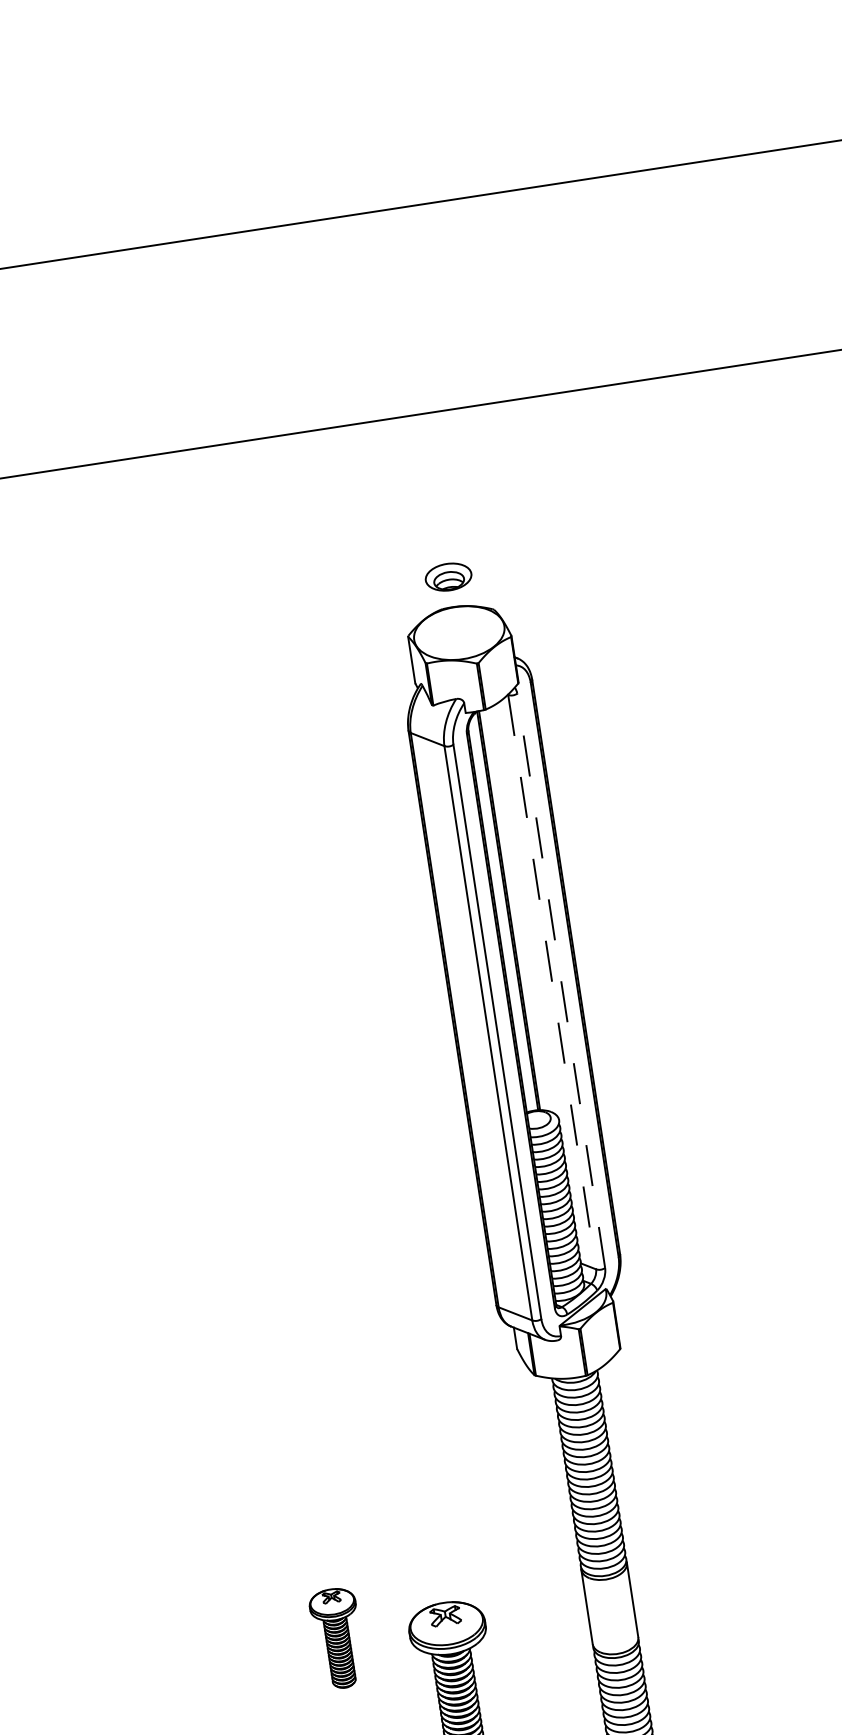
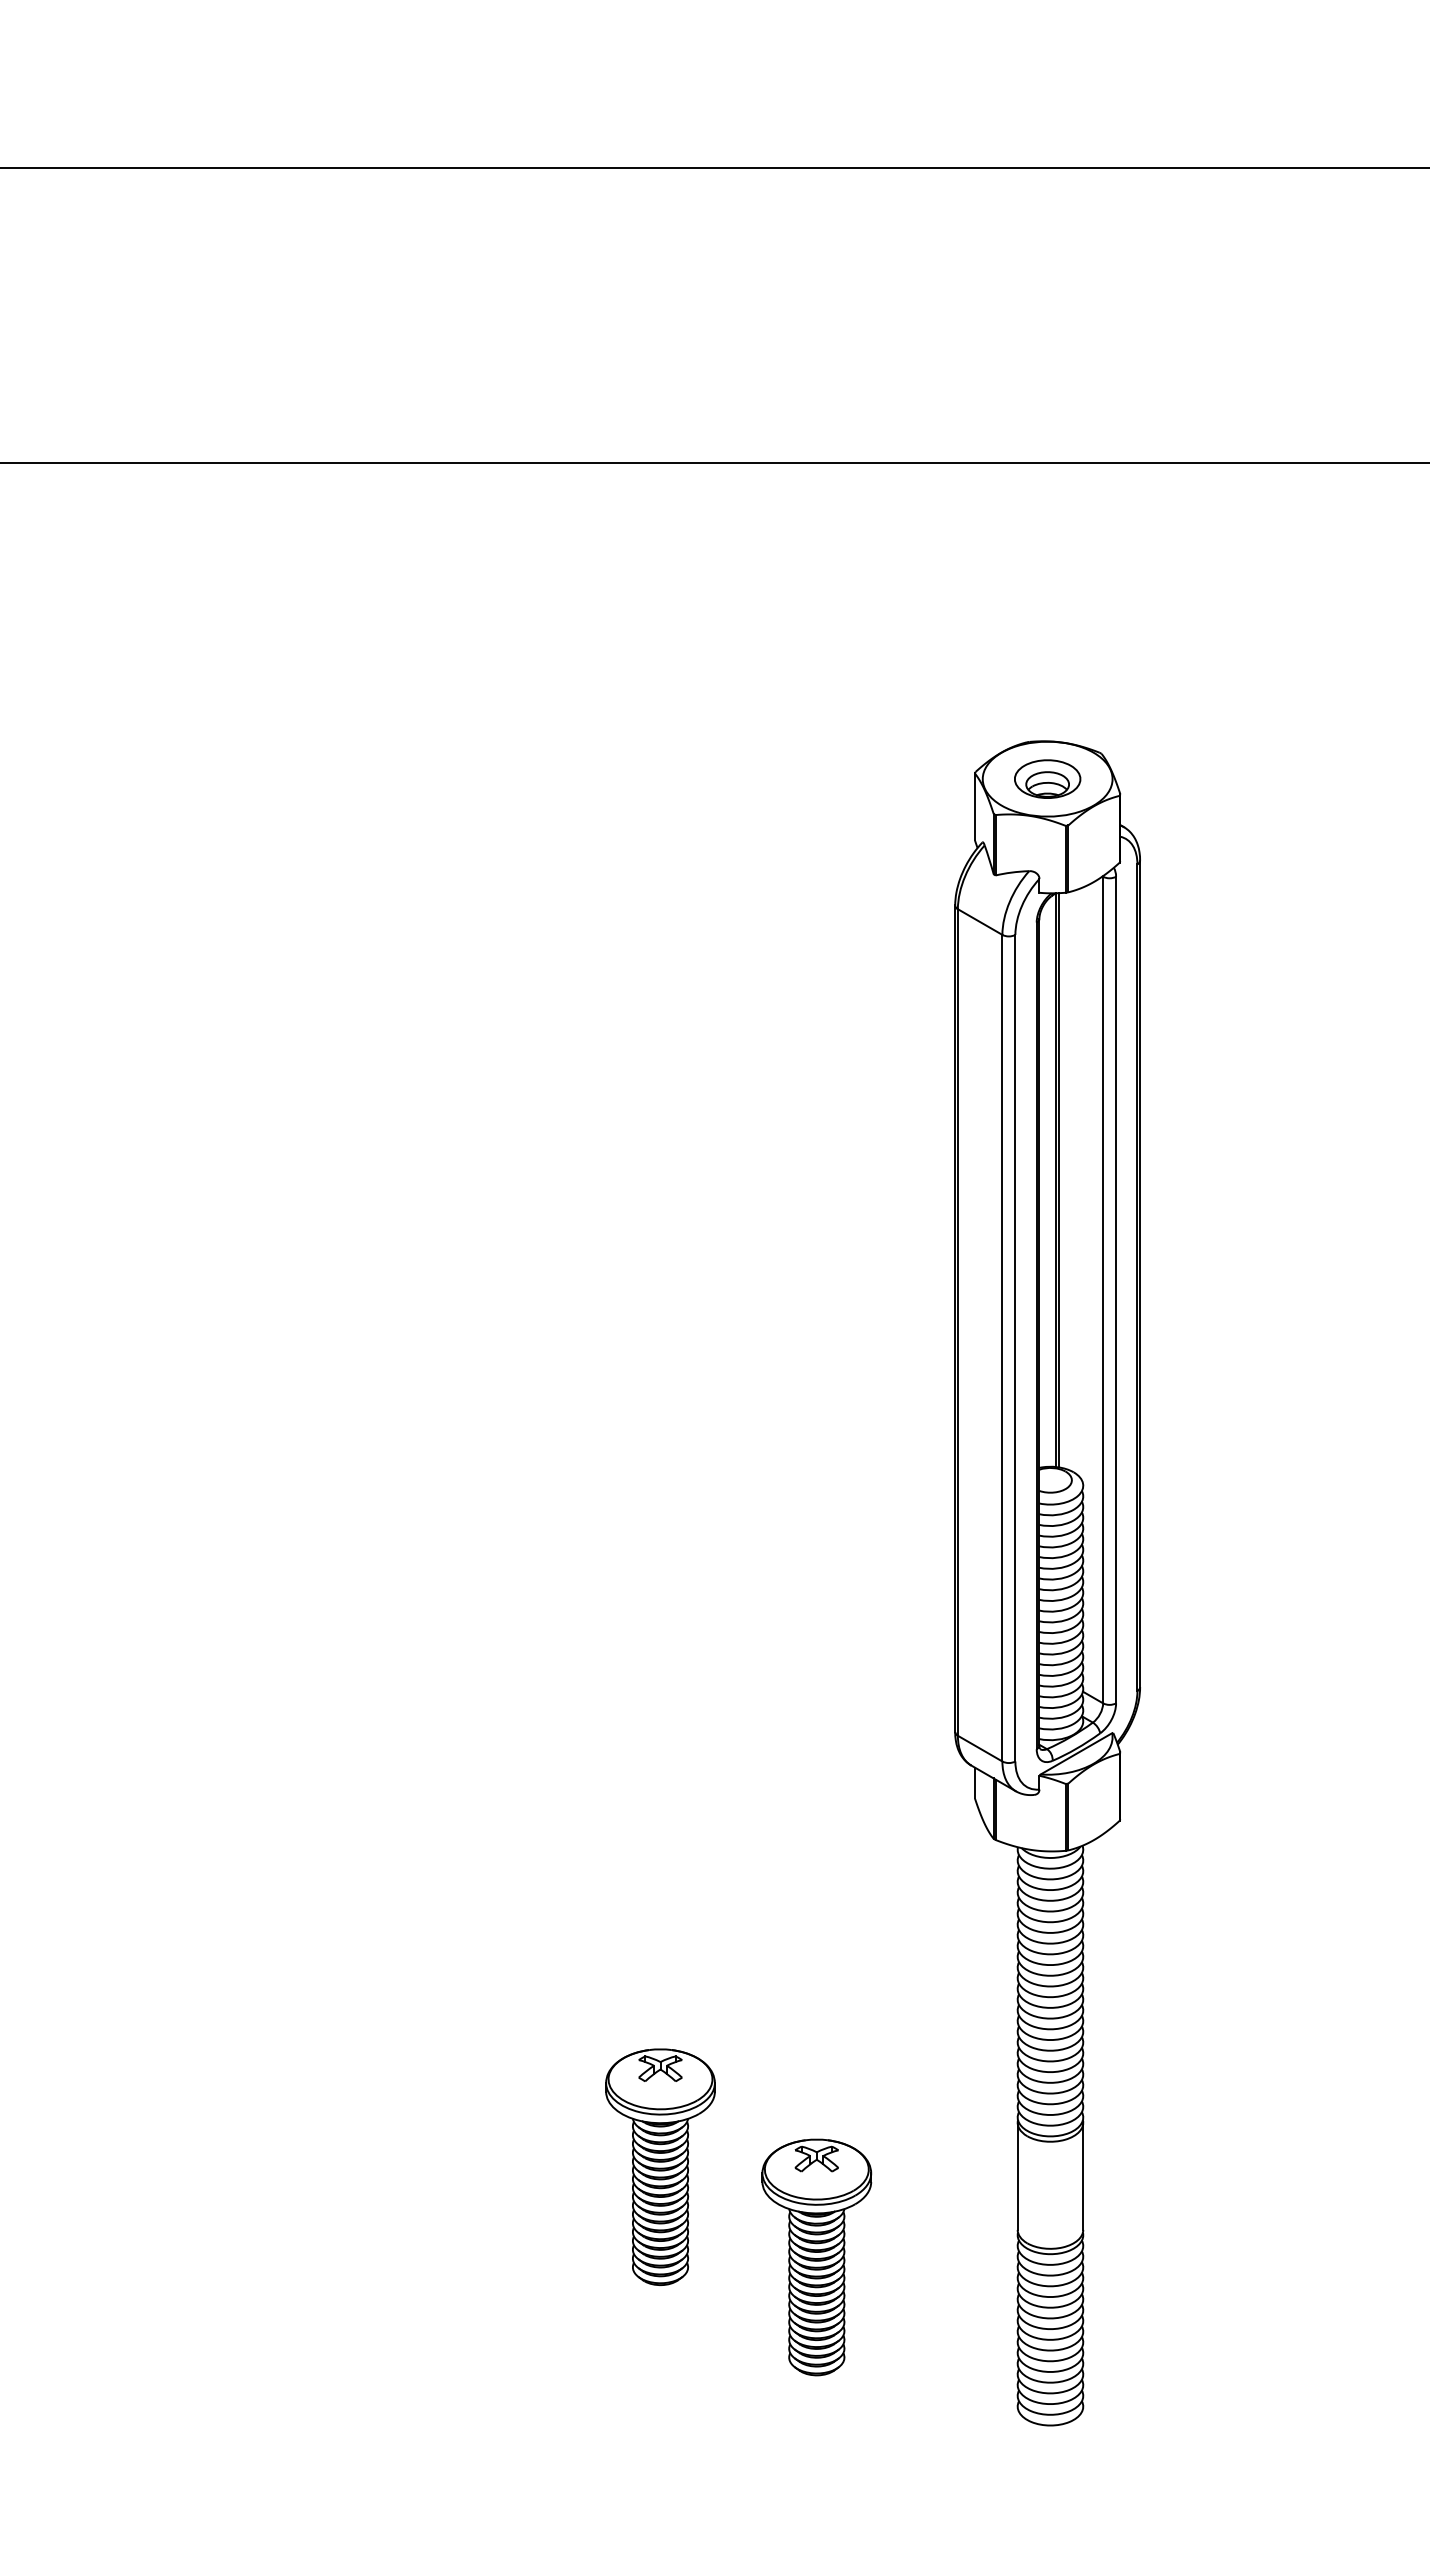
part: (448, 576) -> (1047, 778), moved
line: (561, 980) -> (1116, 1289), dashed -> solid
line: (552, 982) -> (1103, 1290), dashed -> solid
part: (337, 1638) -> (660, 2166), size x1.67

